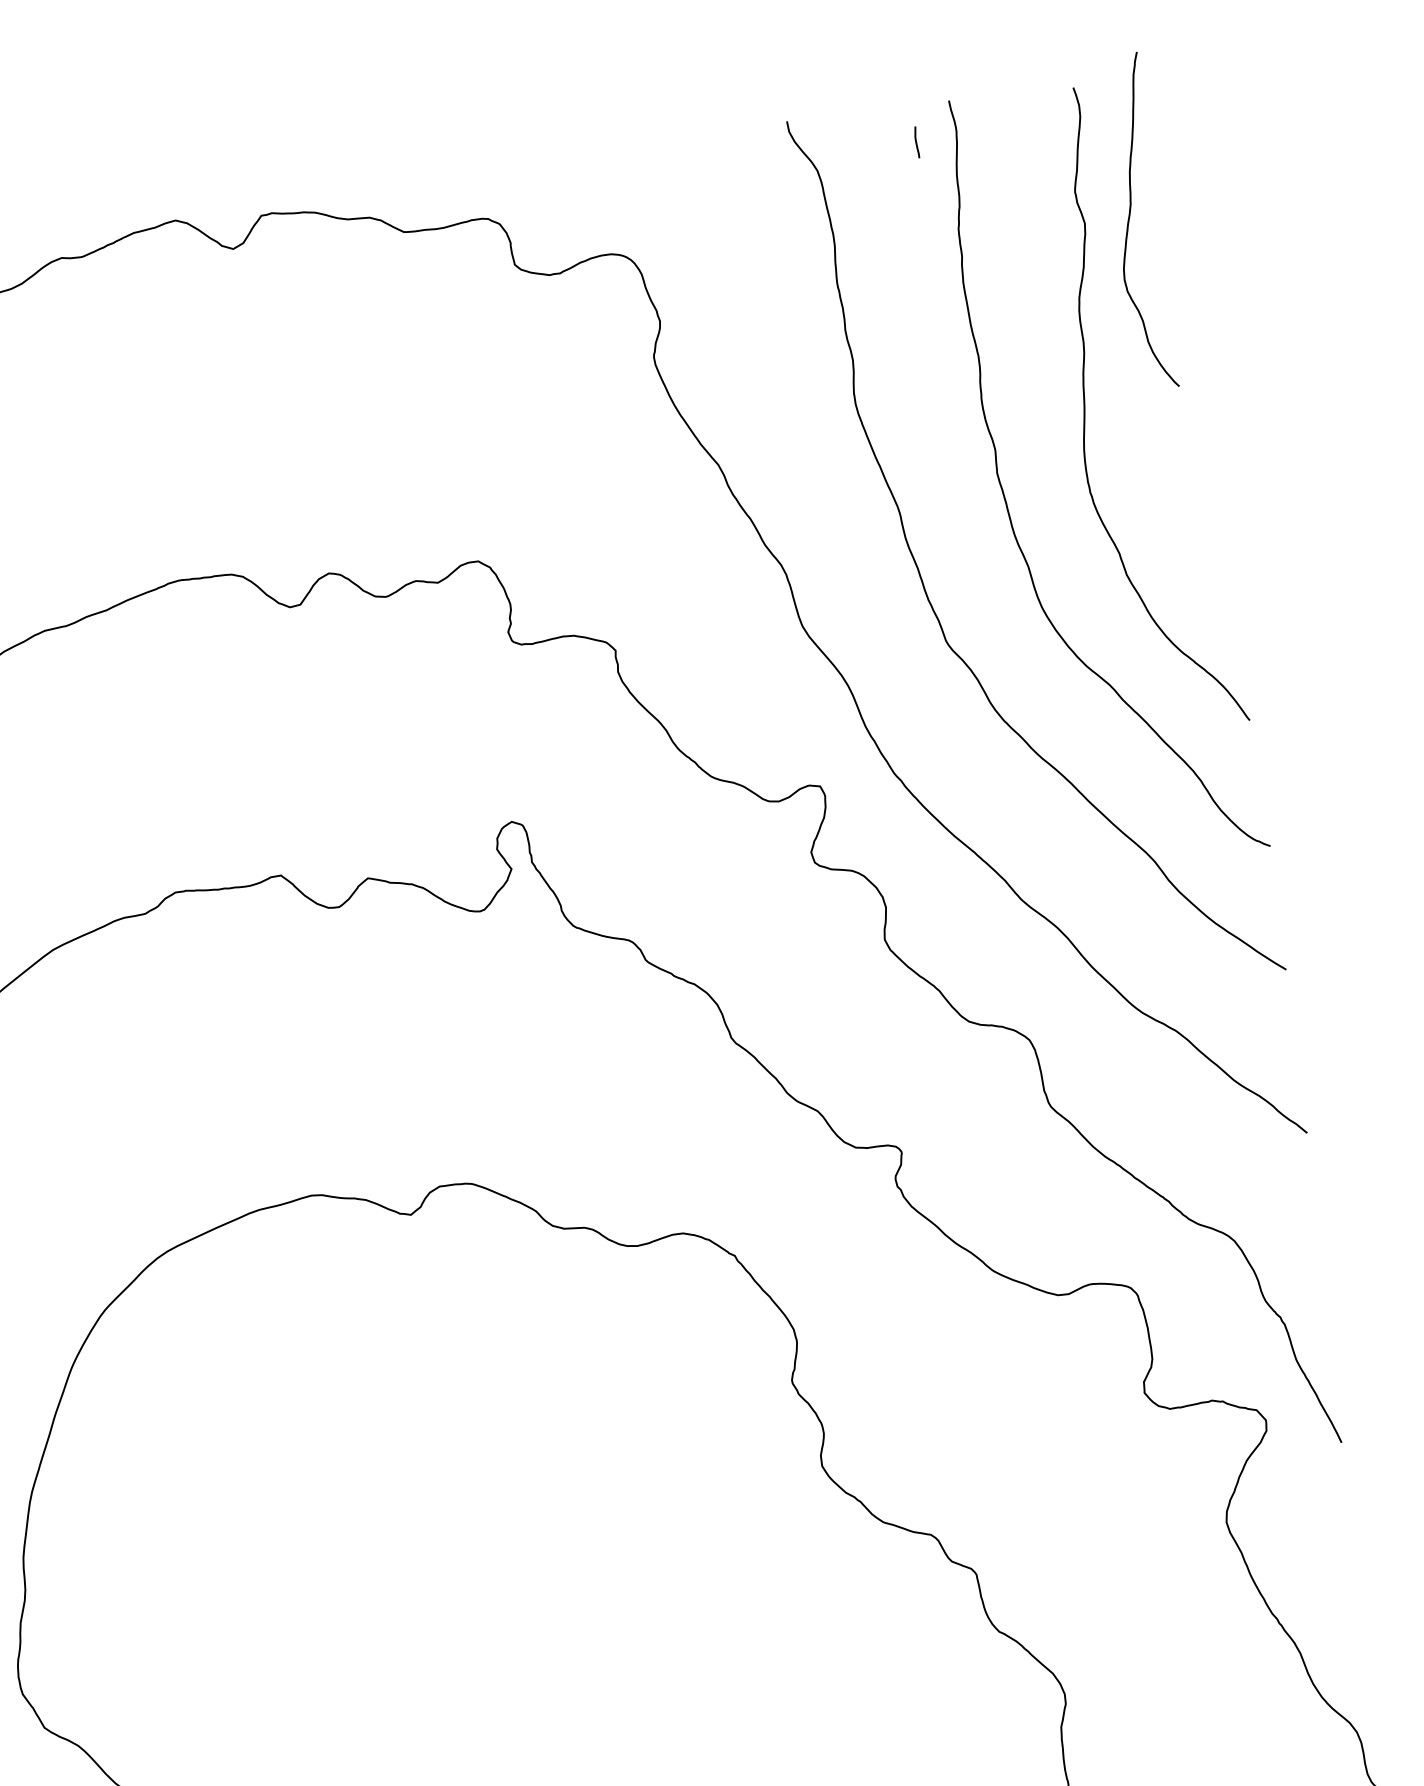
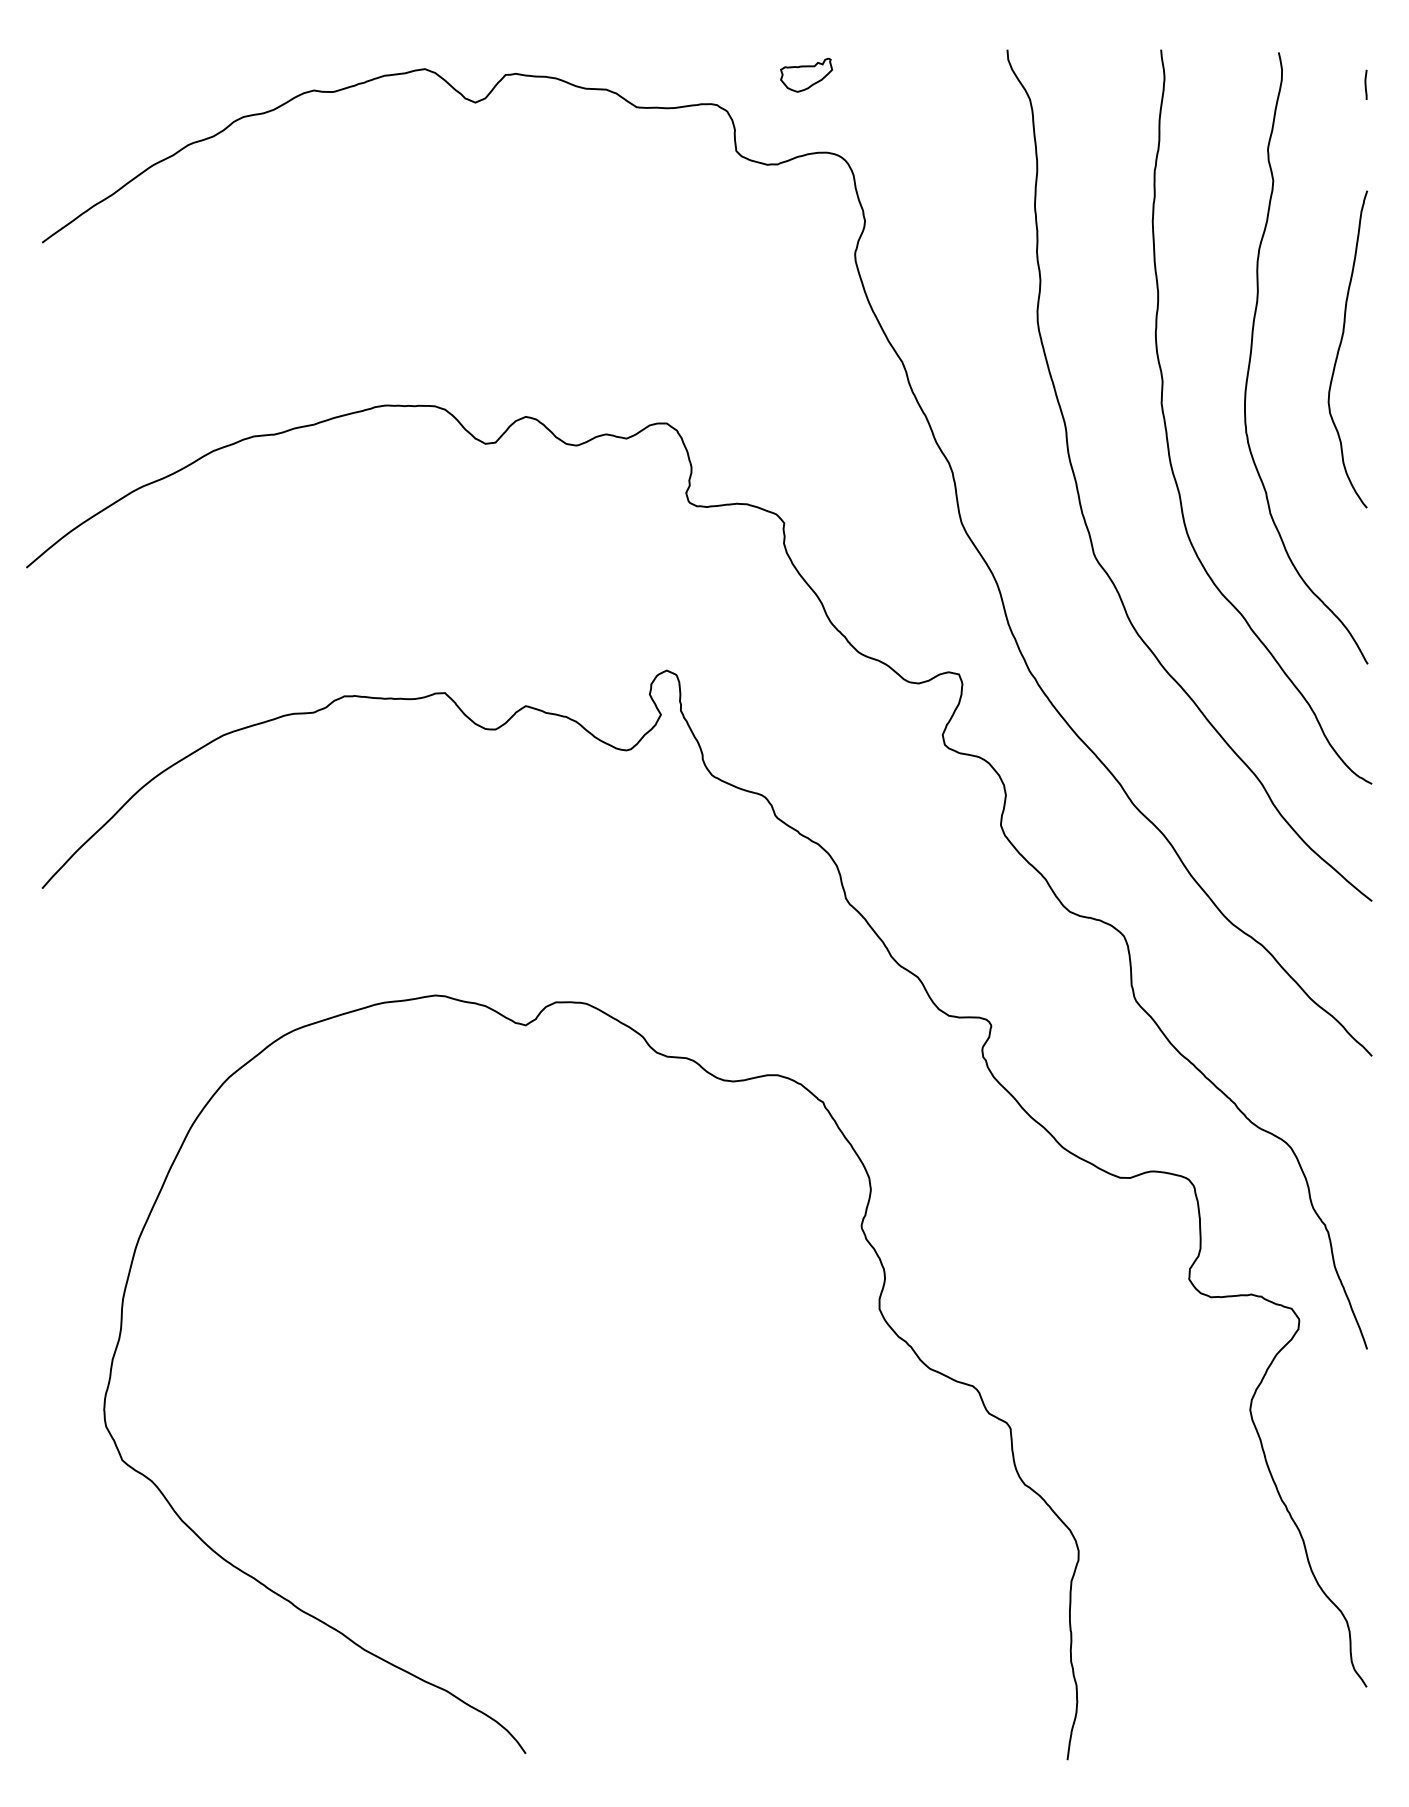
line: (916, 142) -> (1365, 84), moved
part: (578, 174) -> (806, 74), added
curve: (1129, 220) -> (1340, 347), moved

